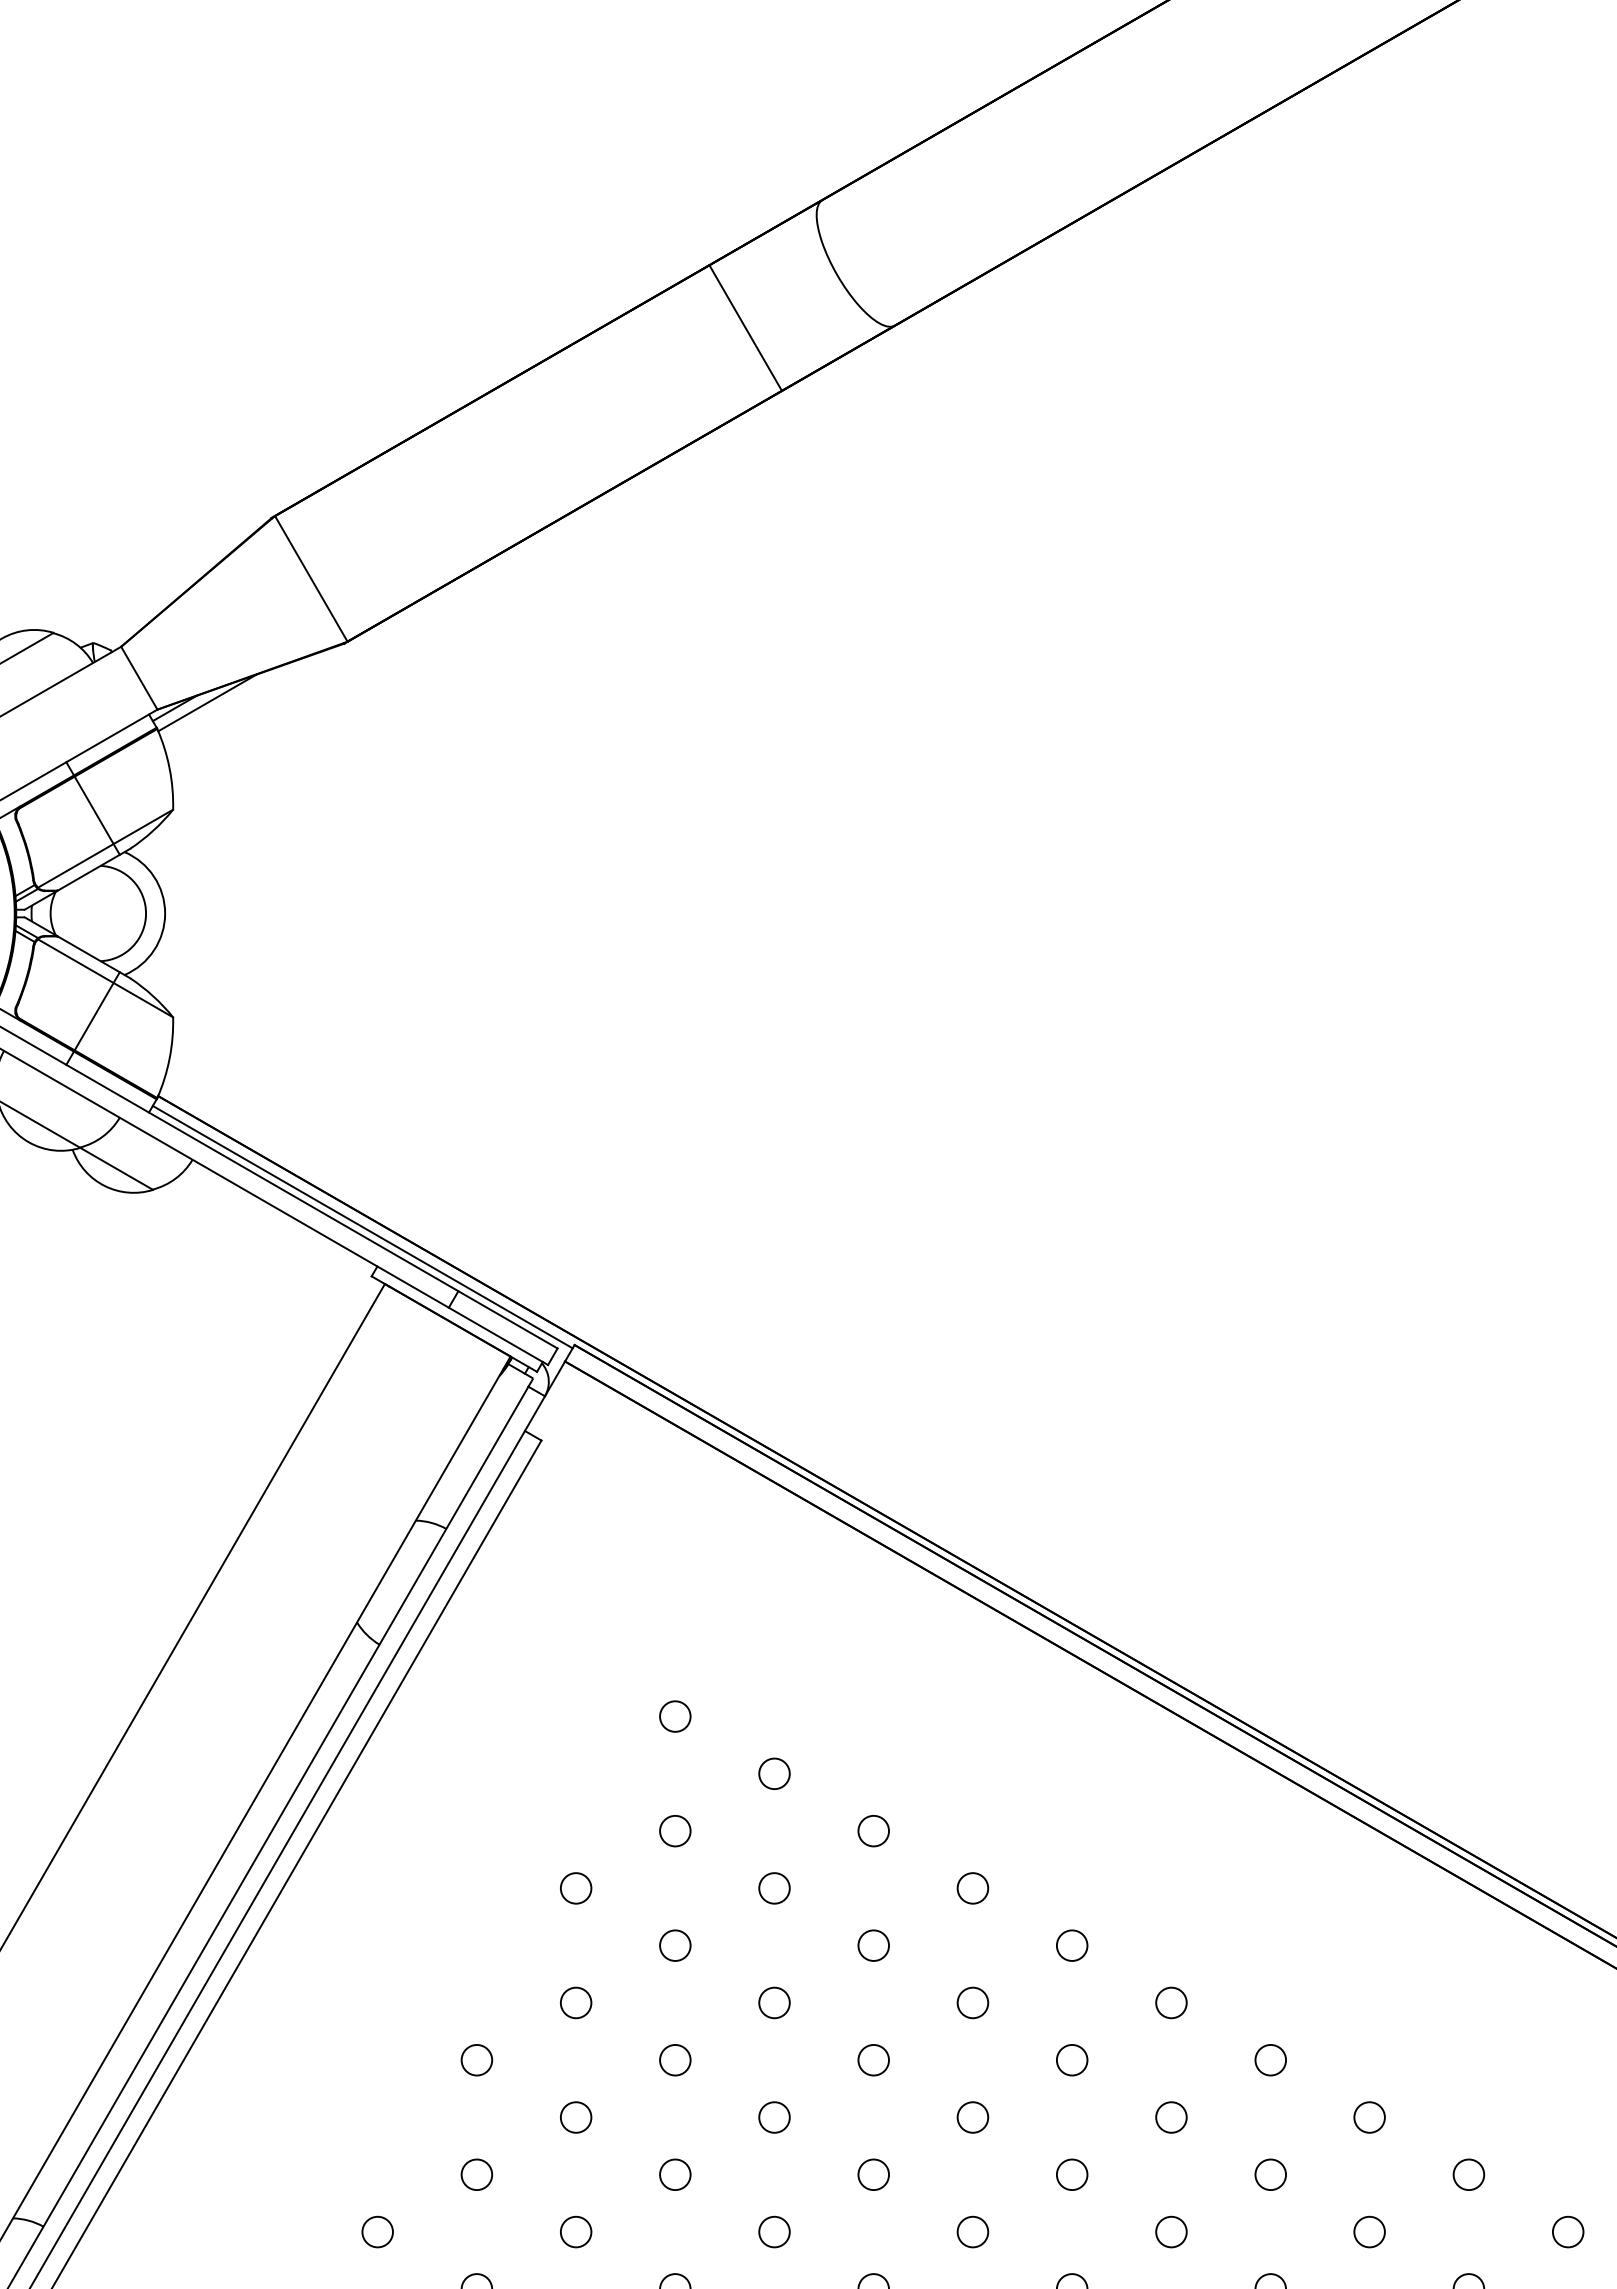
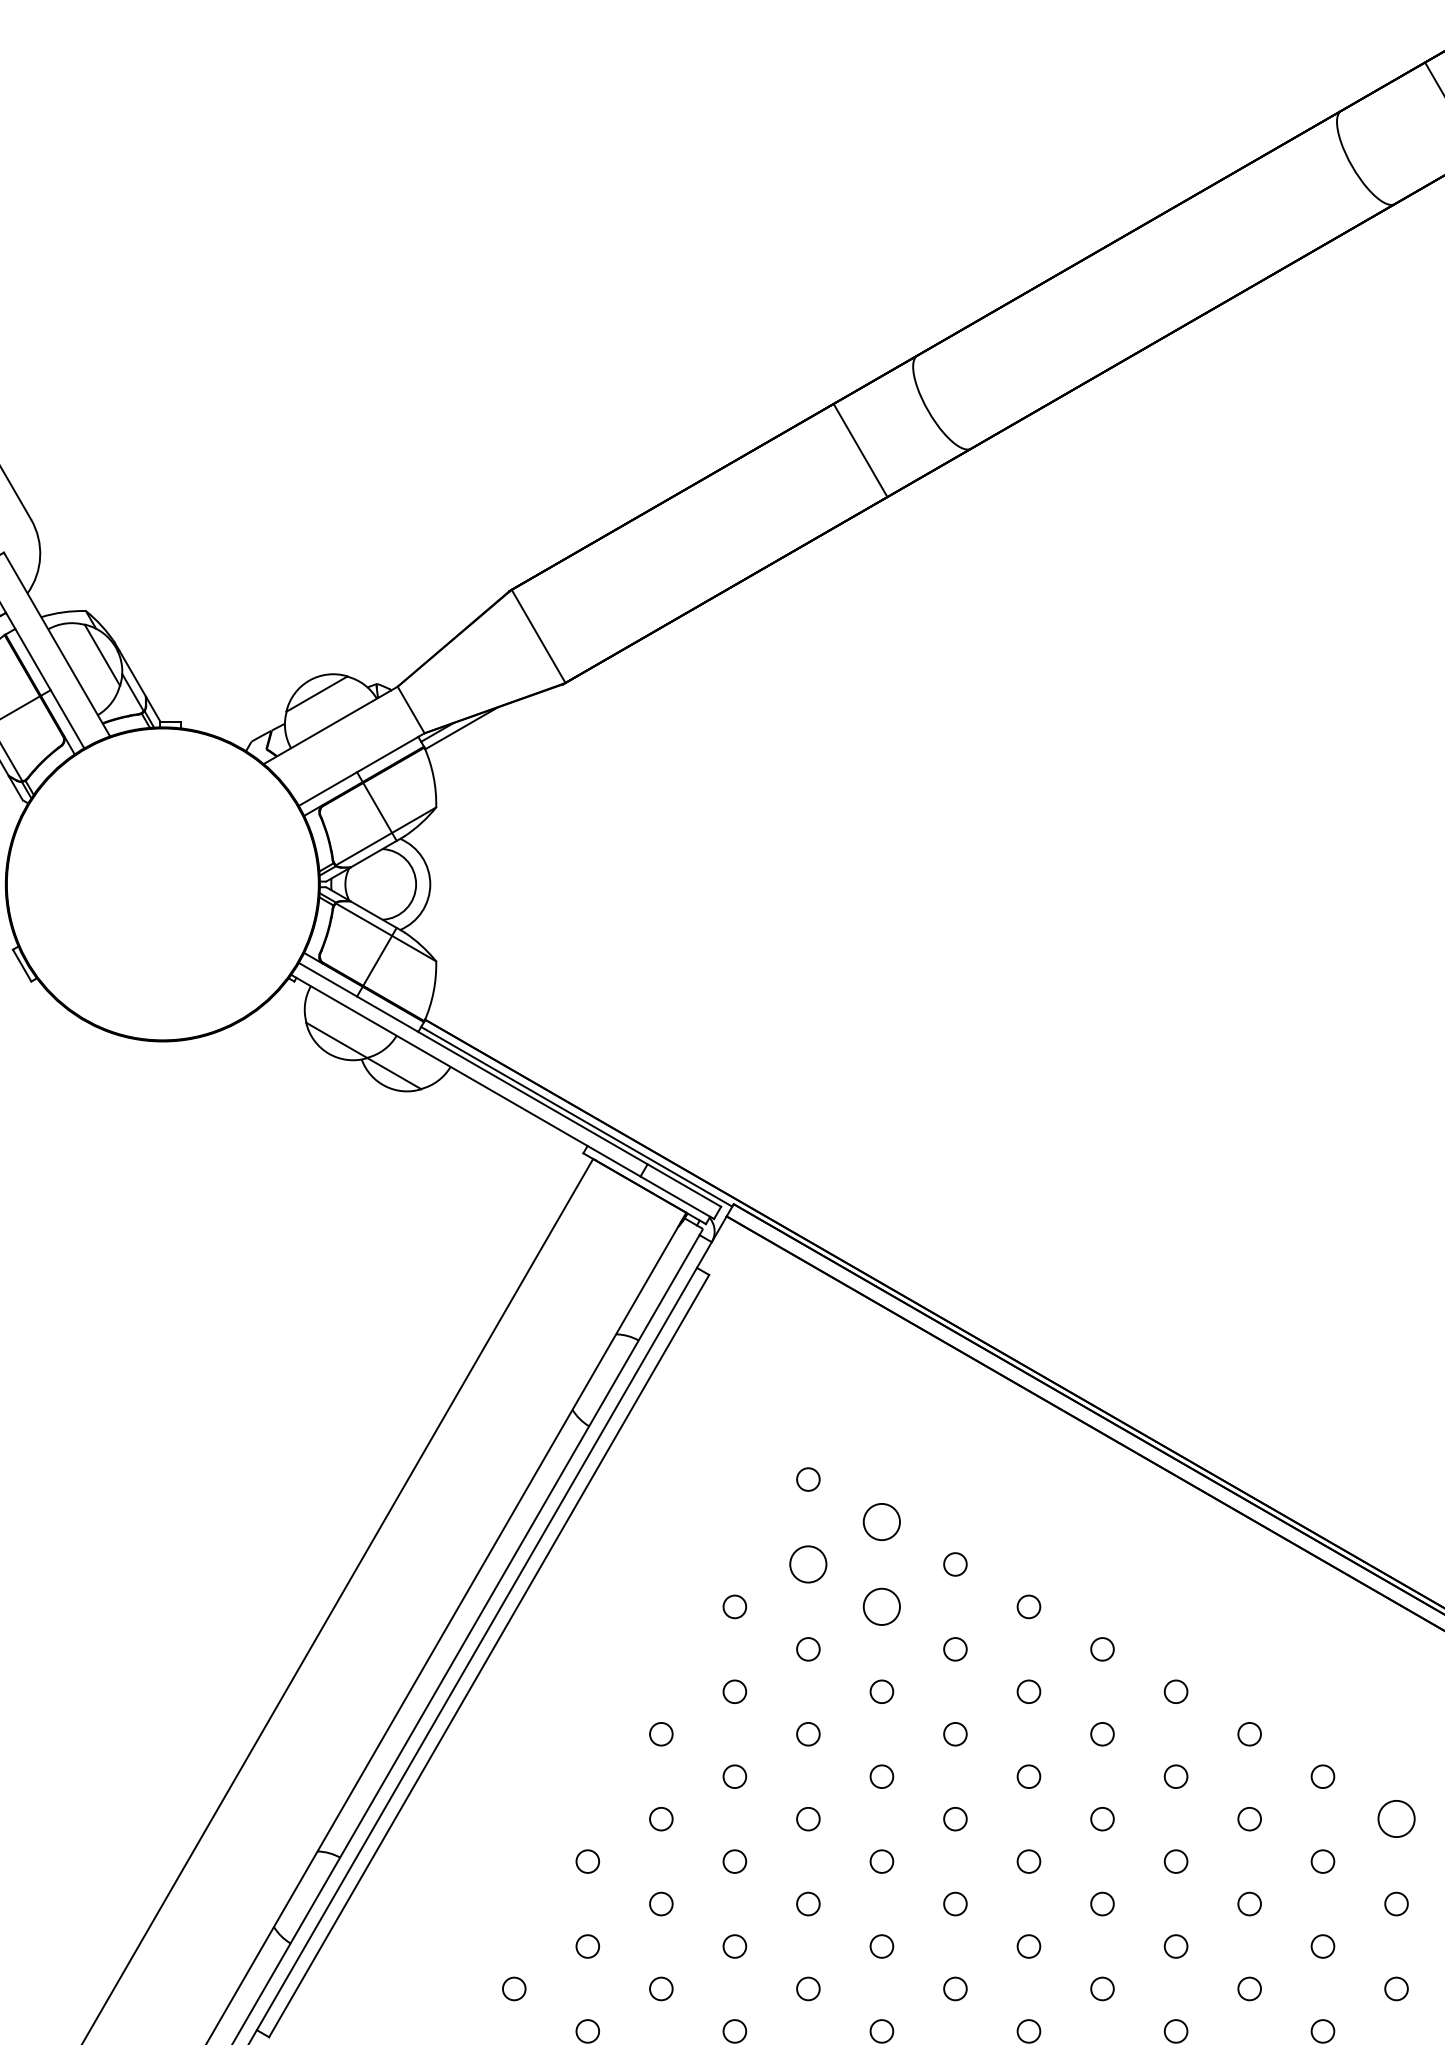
circle: (773, 1773) -> (881, 1521), size x1.6
circle: (675, 1831) -> (808, 1564), size x1.6
circle: (773, 1887) -> (881, 1606), size x1.6
circle: (1468, 2175) -> (1396, 1819), size x1.6

